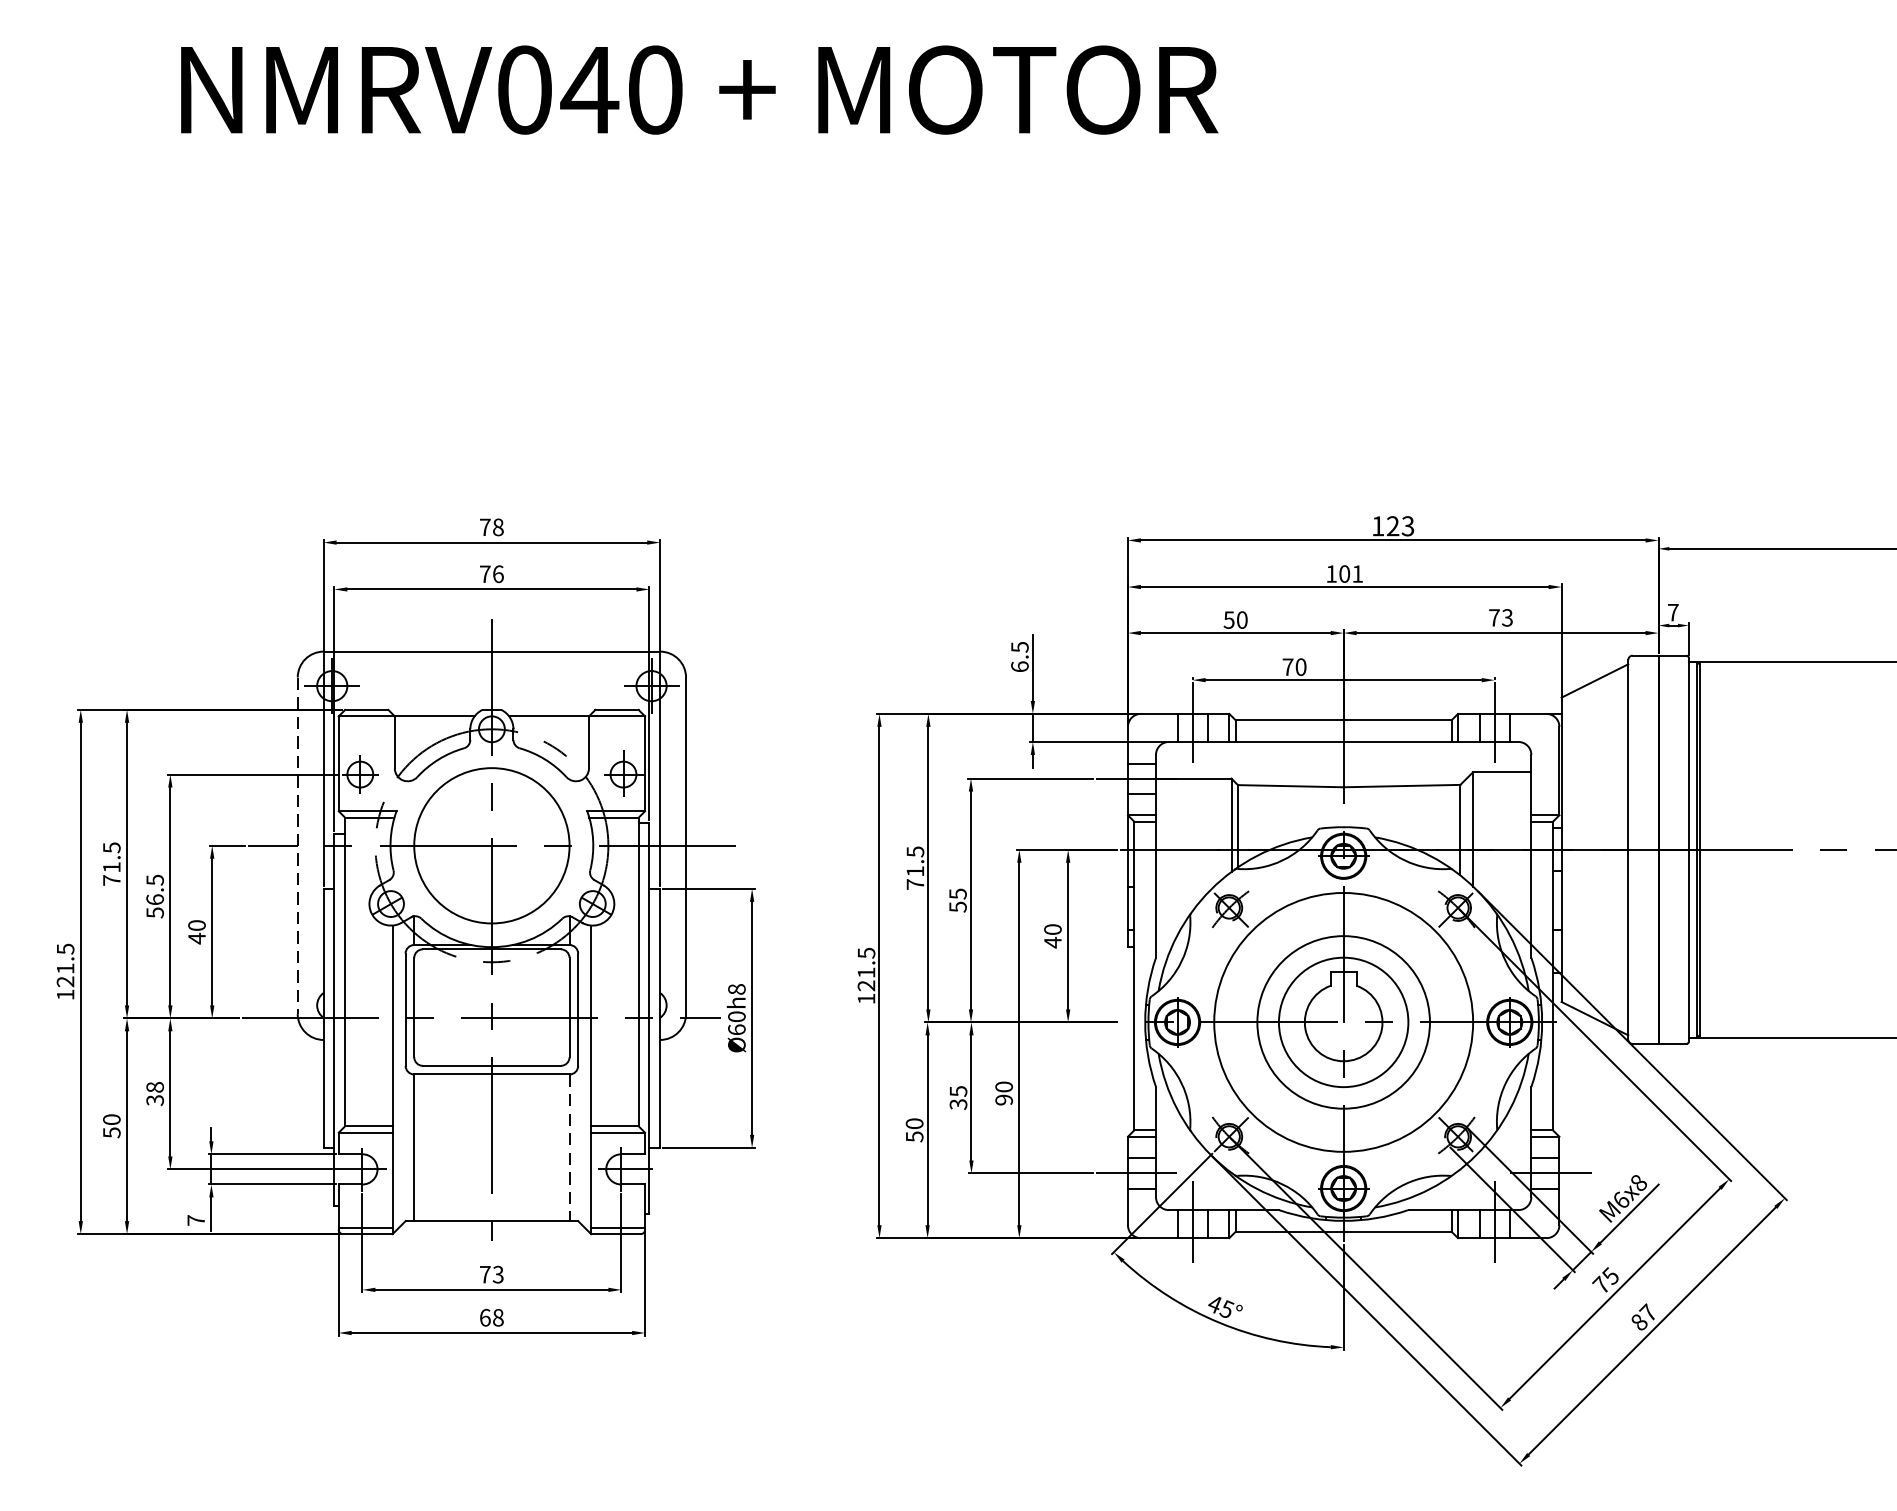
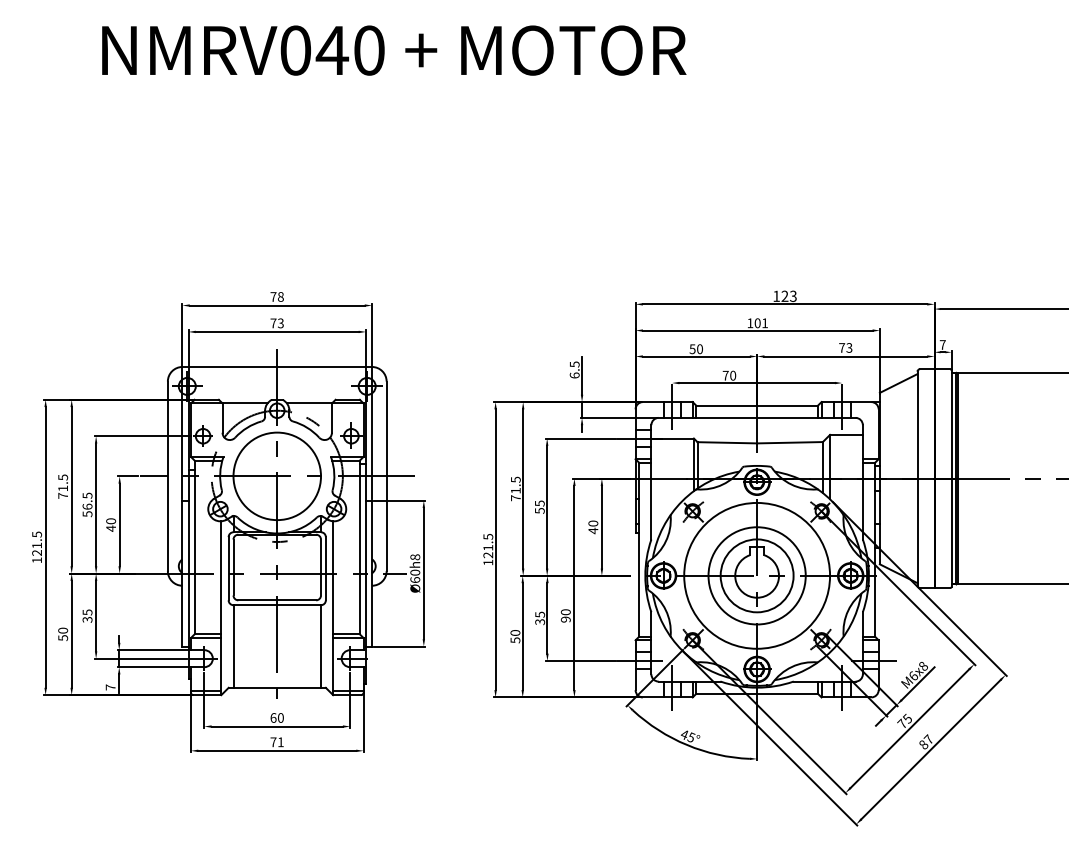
text: (497, 574) -> (280, 323), 76 -> 73
line: (297, 846) -> (167, 476), dashed -> solid
text: (155, 1087) -> (87, 612), 38 -> 35
line: (570, 1149) -> (321, 647), dashed -> solid
text: (490, 1273) -> (276, 717), 73 -> 60
text: (490, 1318) -> (276, 742), 68 -> 71

